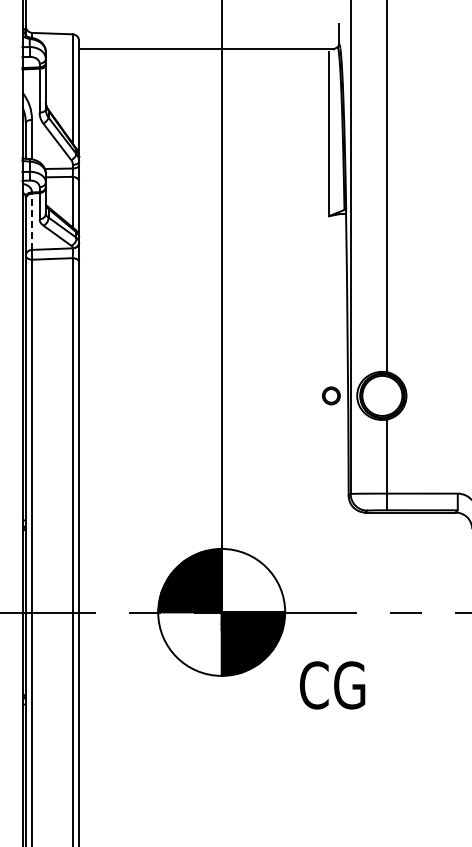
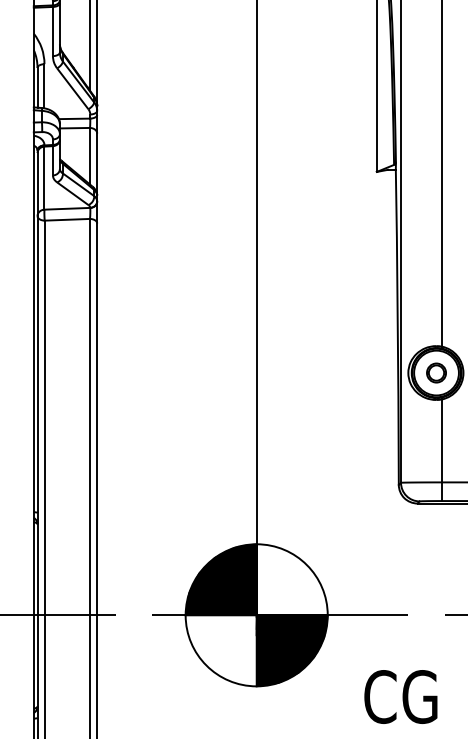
line: (32, 221) -> (44, 177), dashed -> solid
circle: (331, 395) -> (436, 372), moved
text: (332, 685) -> (400, 697), moved

